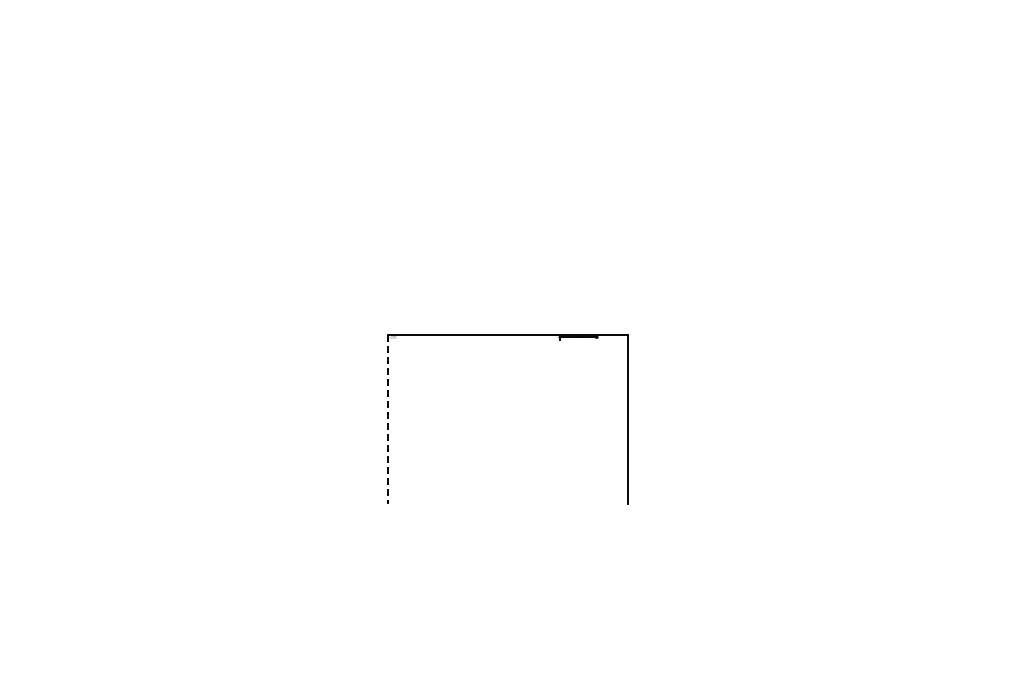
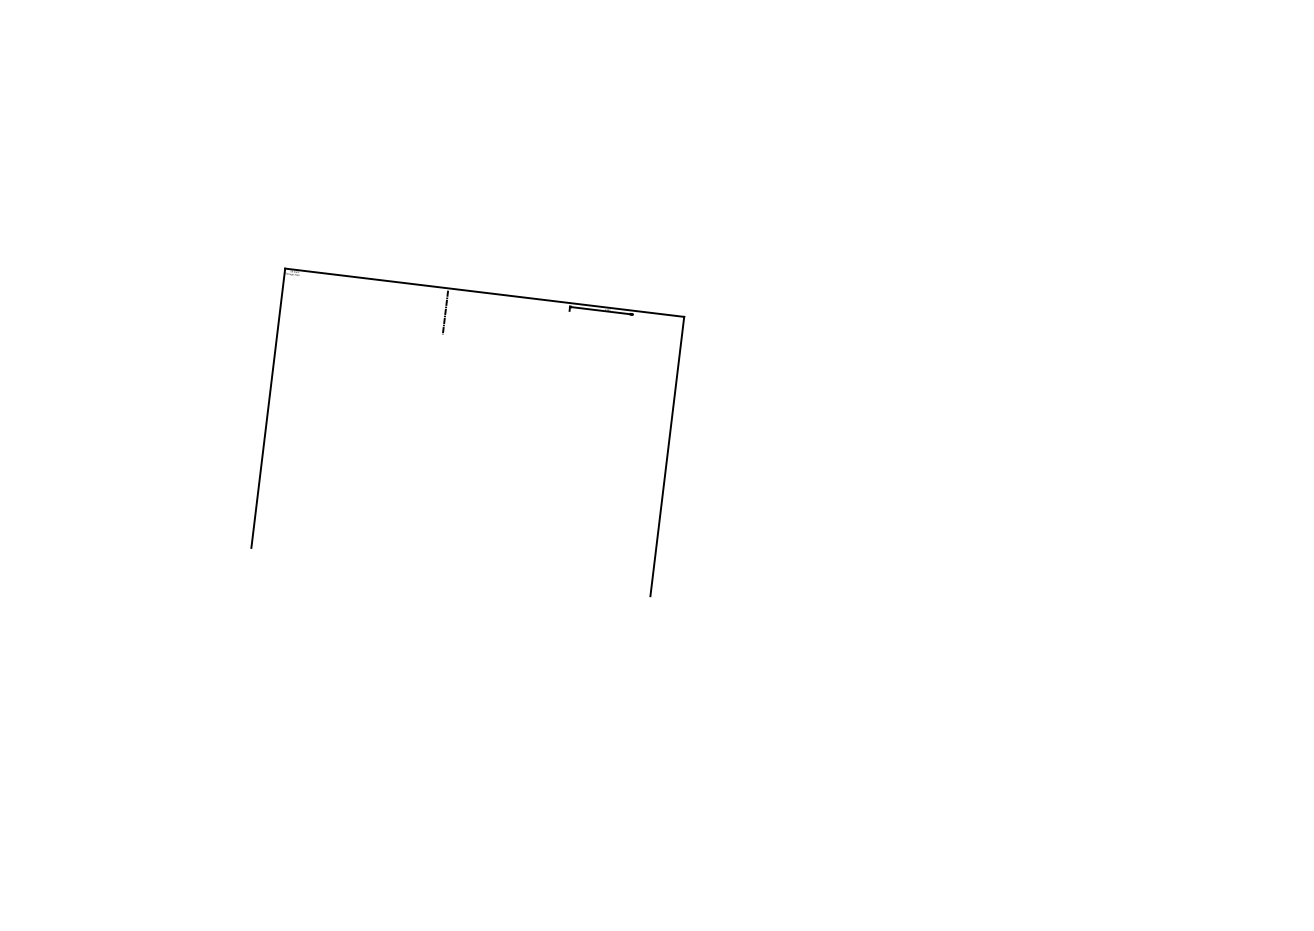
line: (486, 349) -> (446, 312), added
line: (387, 419) -> (267, 408), dashed -> solid

